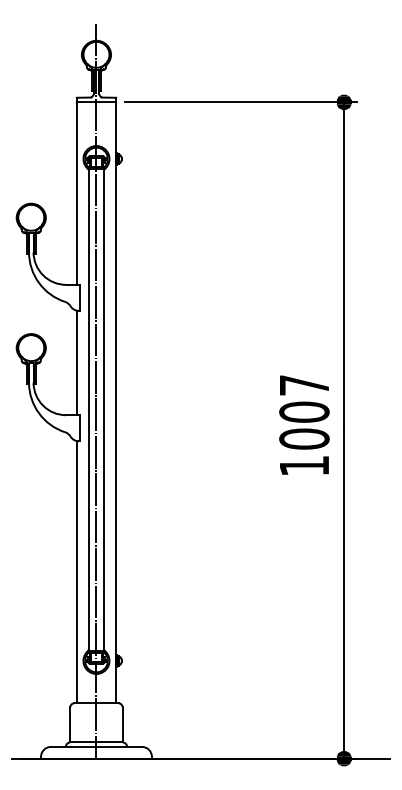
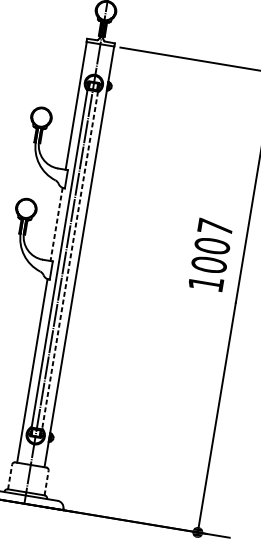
line: (76, 363) -> (56, 224), solid -> dashed
line: (103, 410) -> (69, 260), solid -> dashed
text: (304, 424) -> (210, 254), moved
line: (70, 724) -> (10, 476), solid -> dashed
line: (122, 724) -> (46, 482), solid -> dashed

